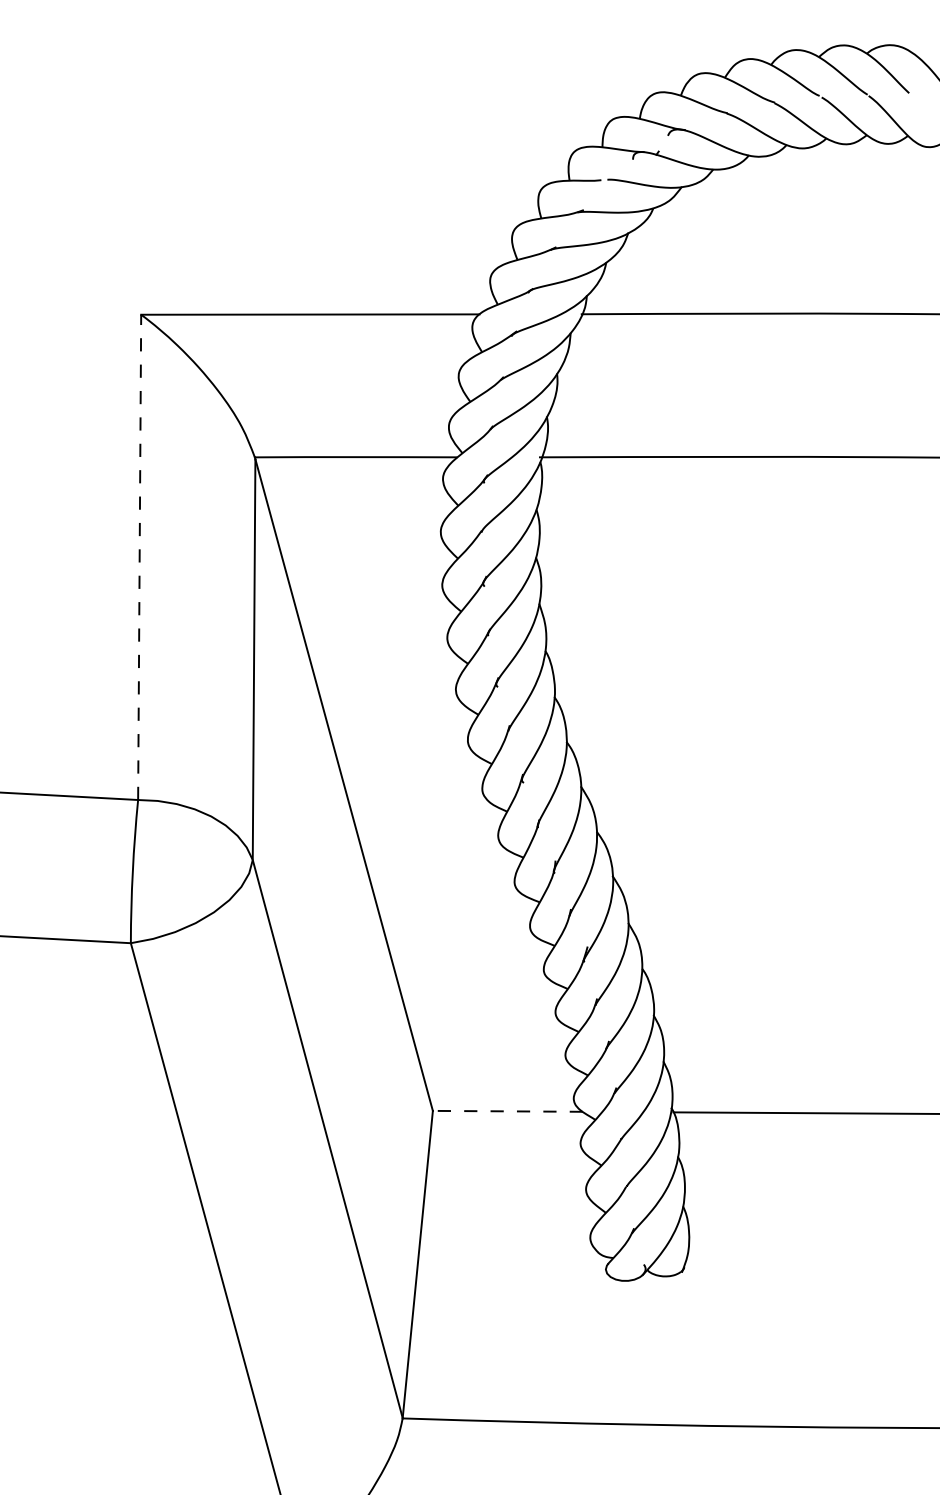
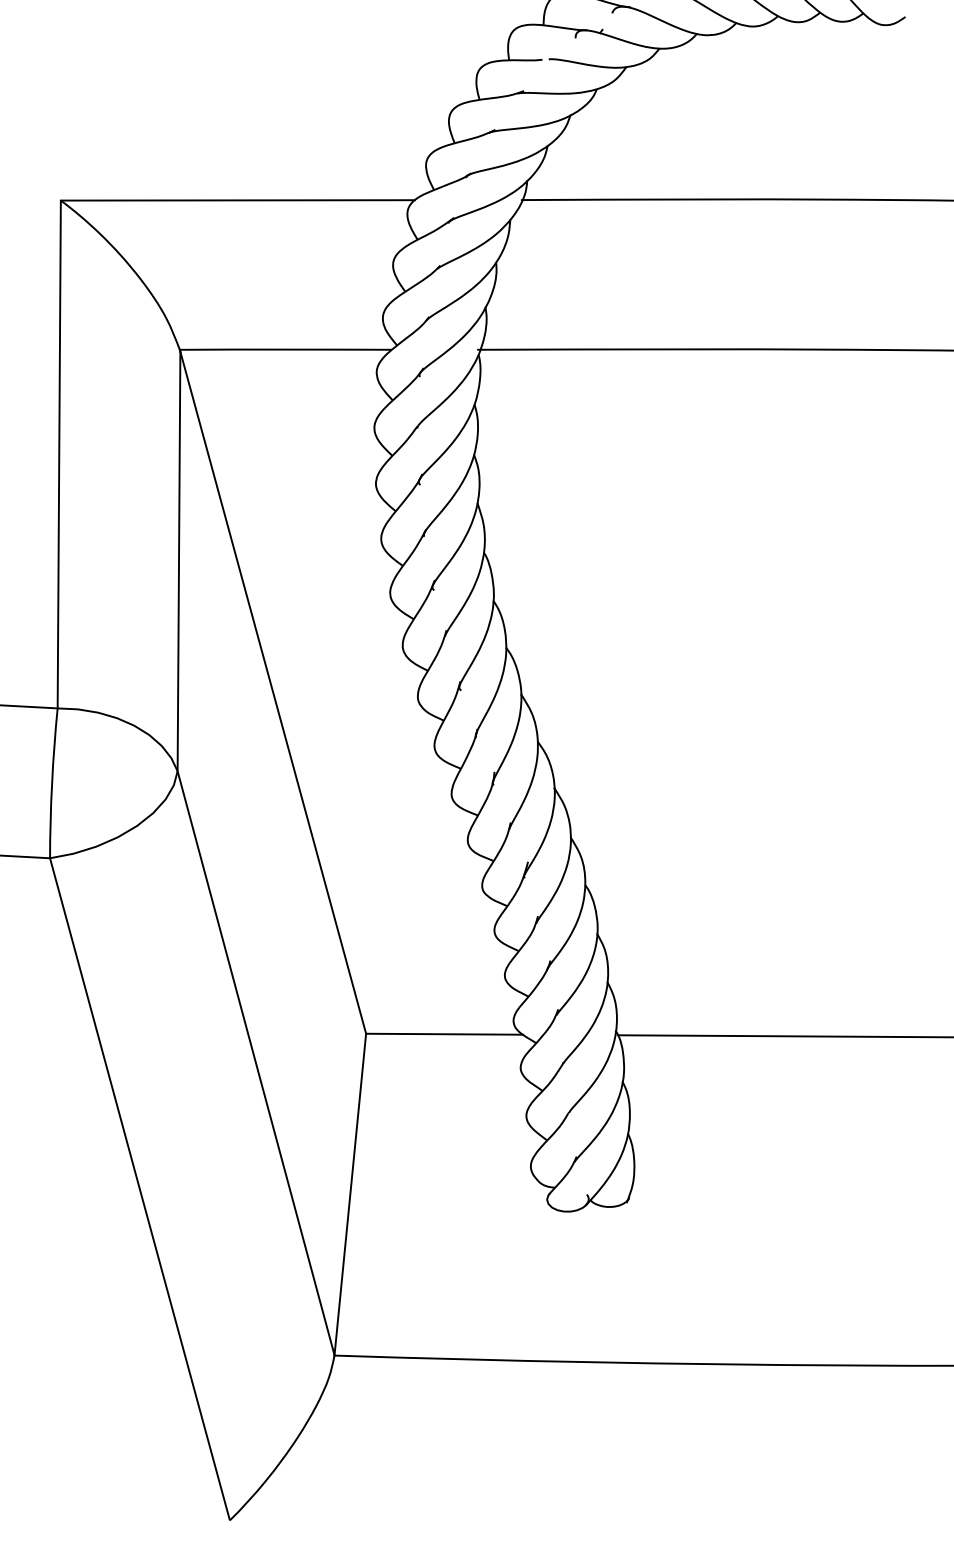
line: (139, 557) -> (59, 454), dashed -> solid
line: (507, 1111) -> (444, 1034), dashed -> solid

